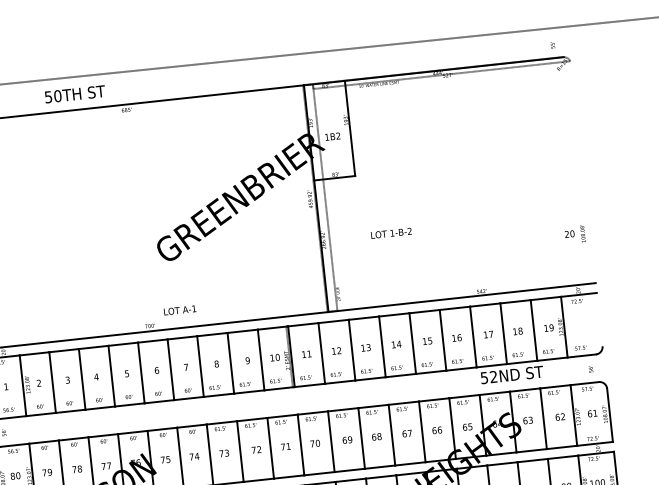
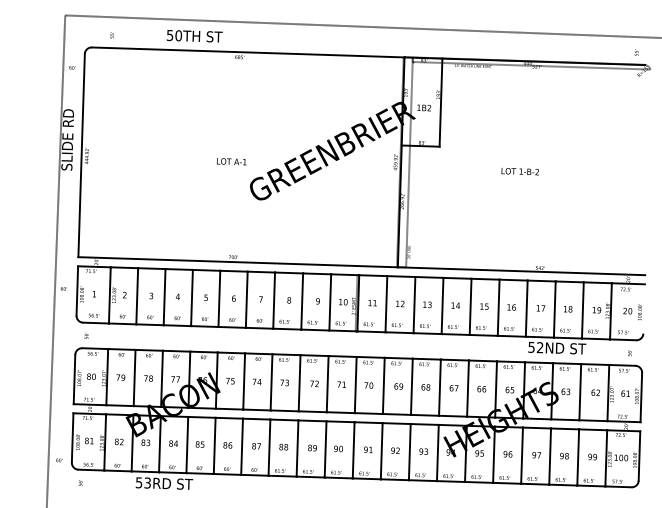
text: (390, 233) -> (519, 171), moved
text: (574, 234) -> (632, 312), moved
text: (179, 310) -> (231, 161), moved

